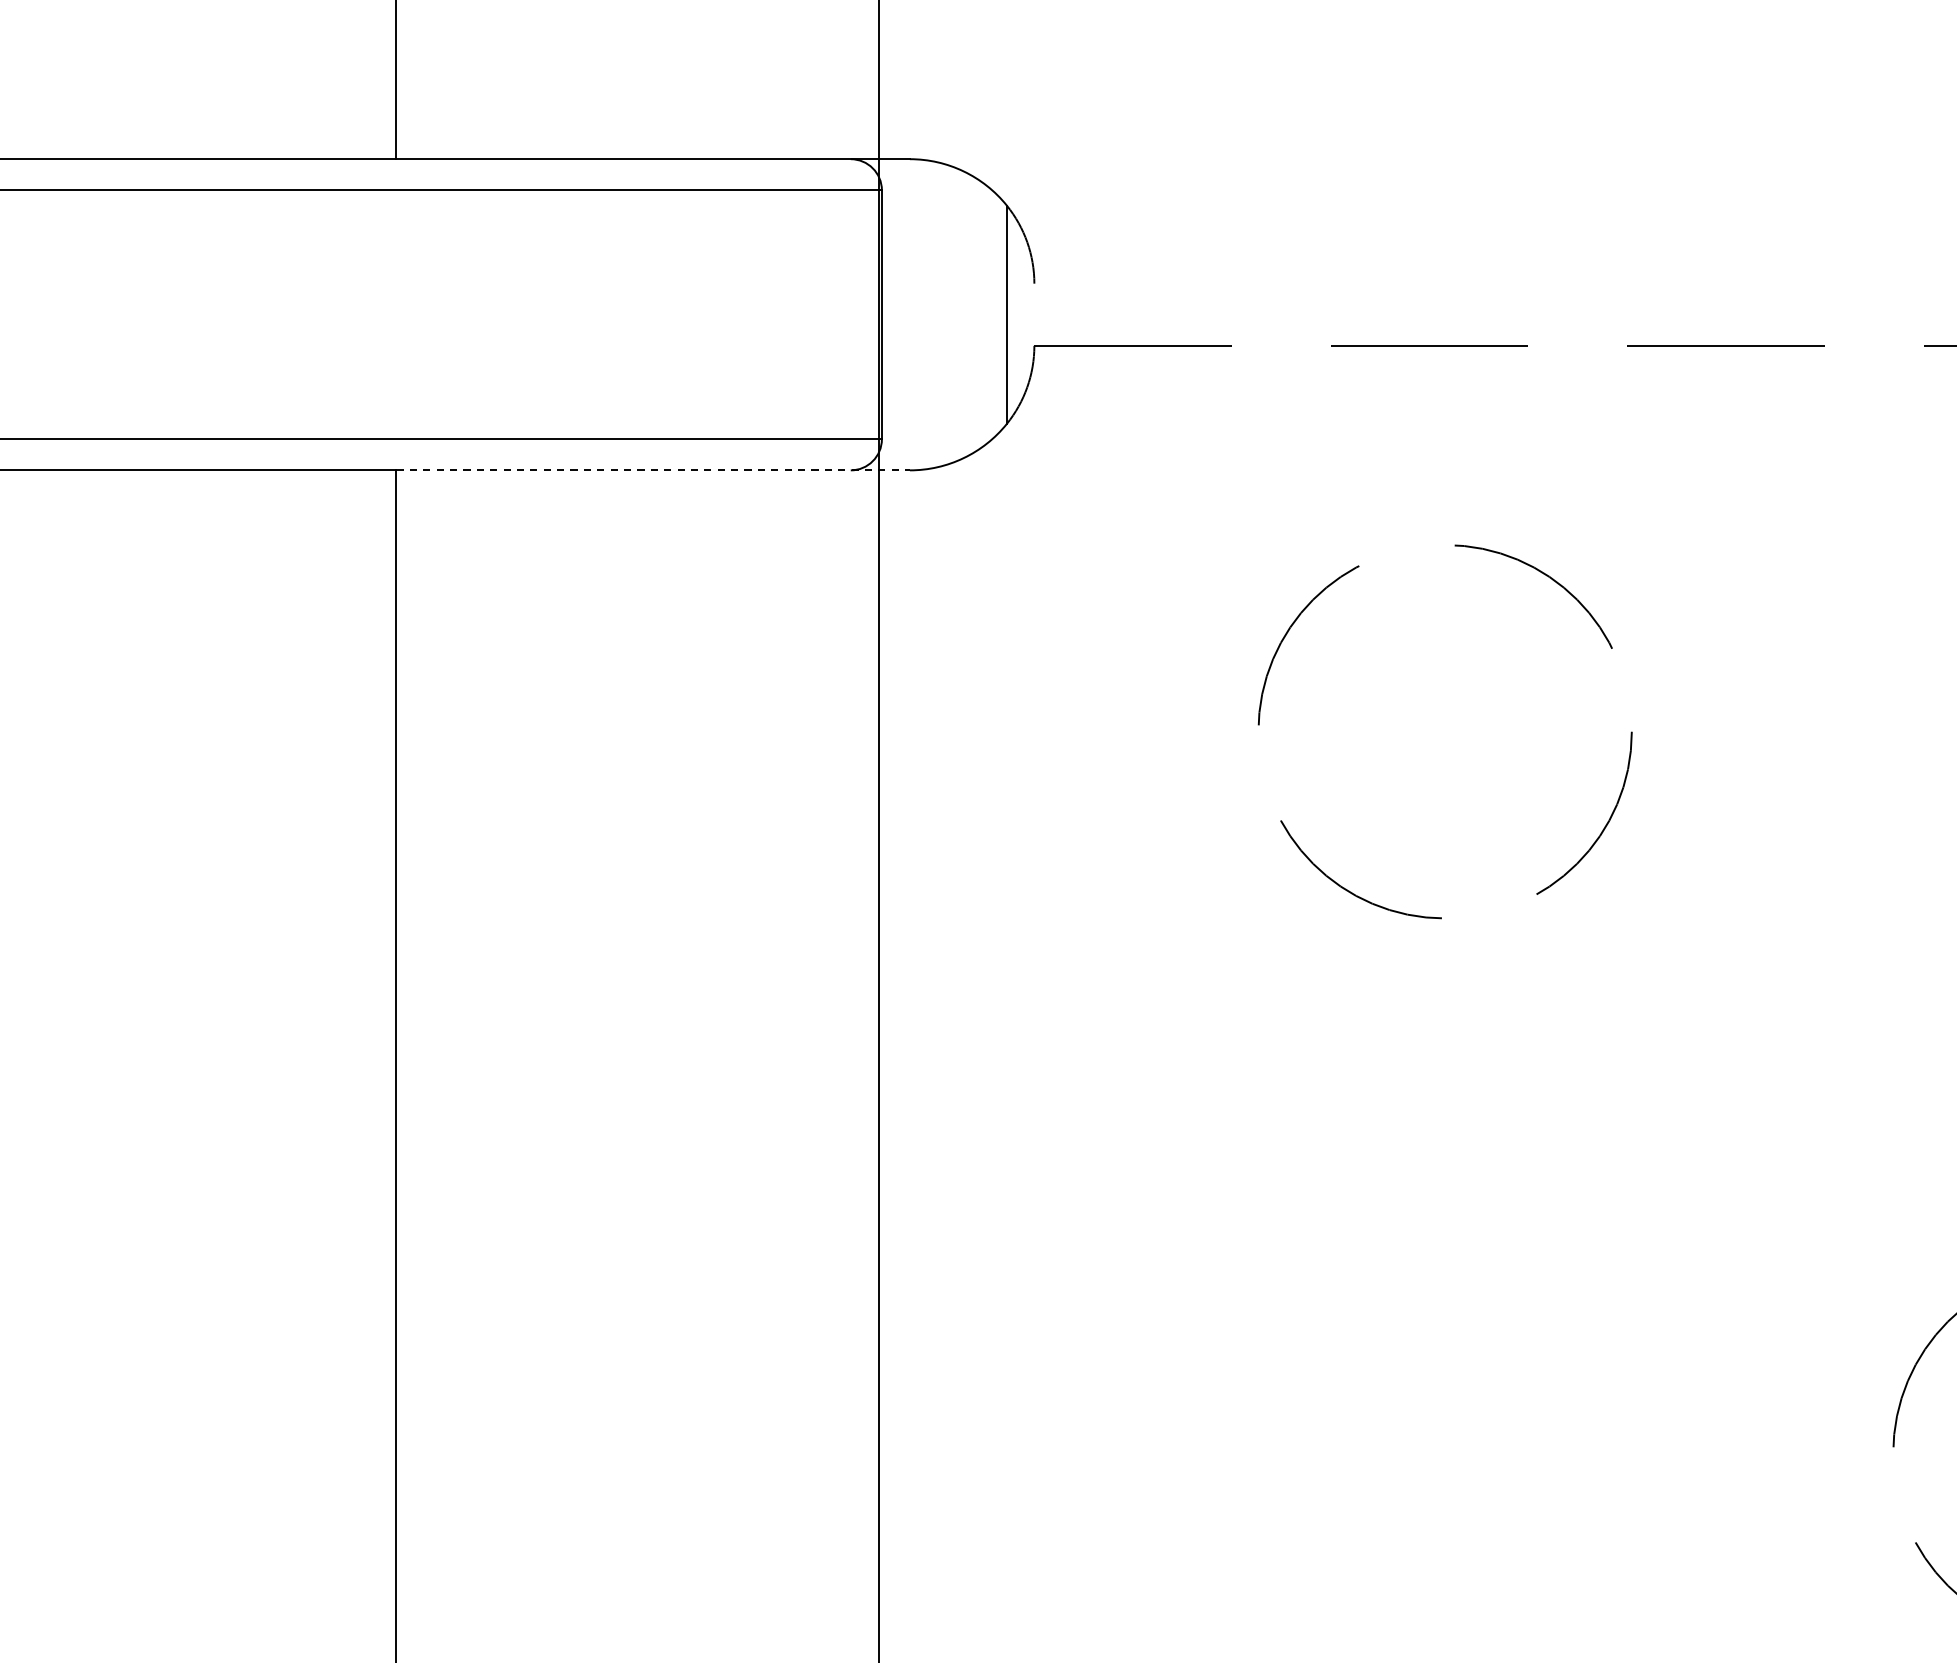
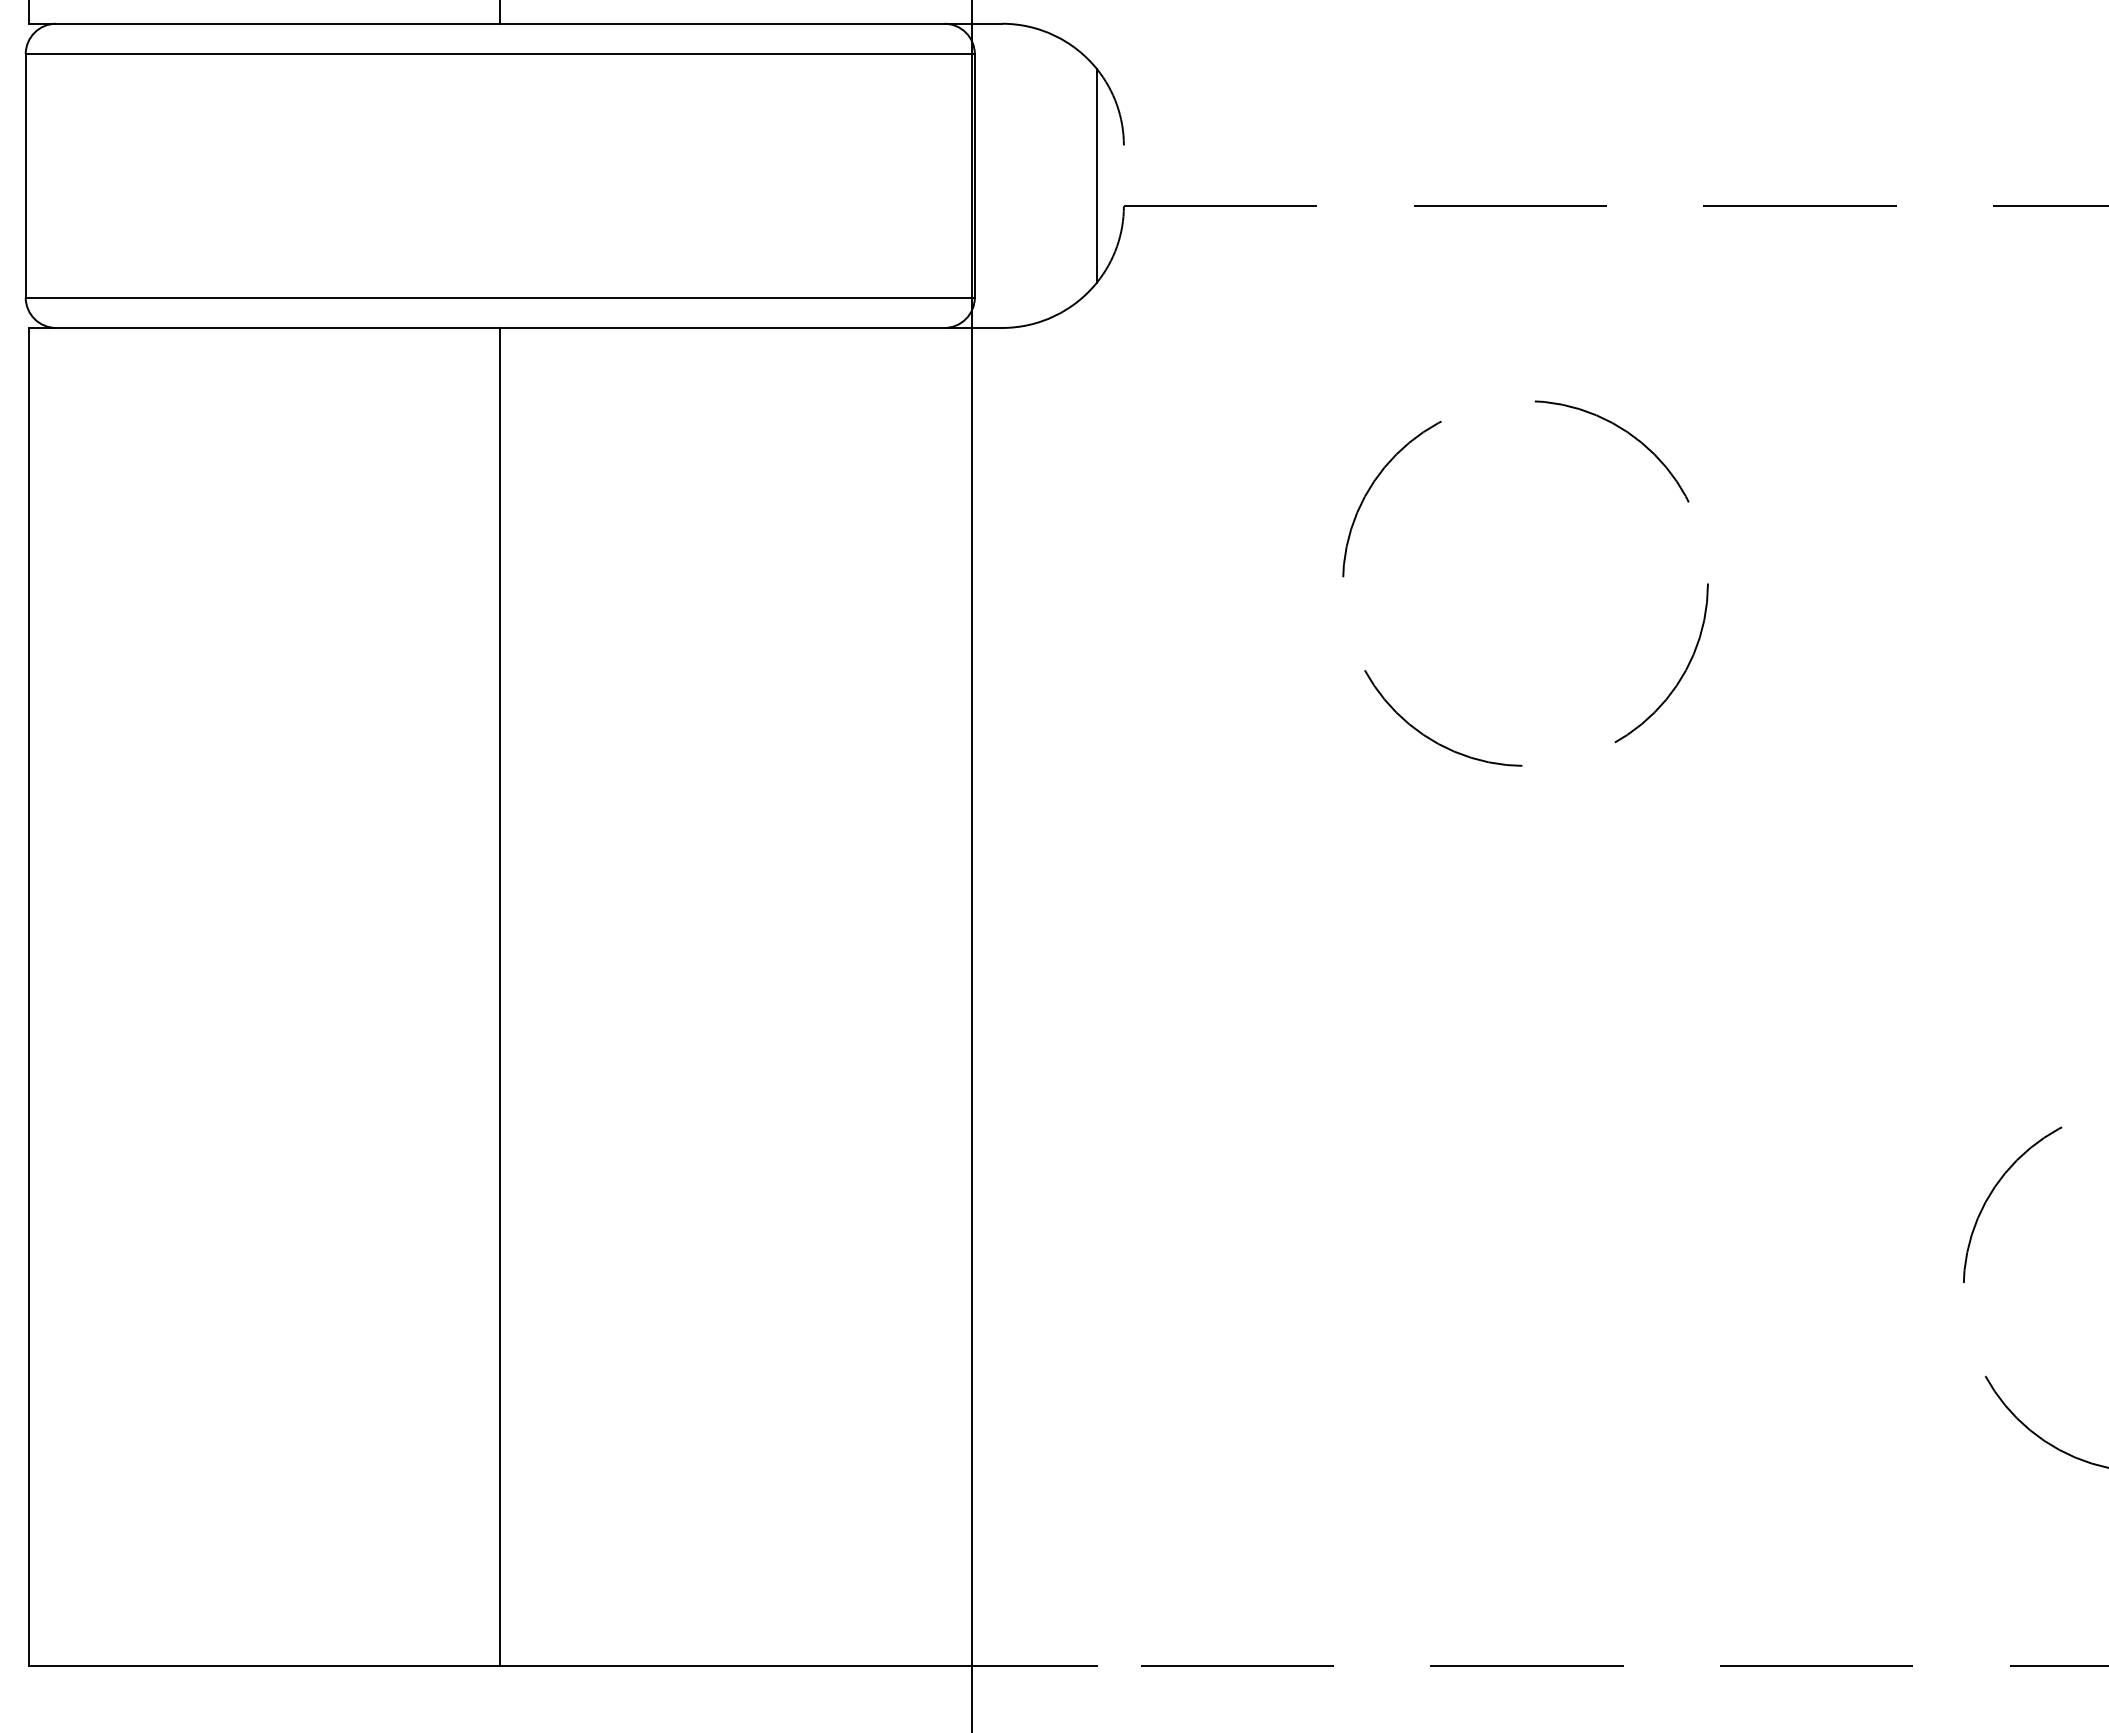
line: (653, 469) -> (751, 327), dashed -> solid

